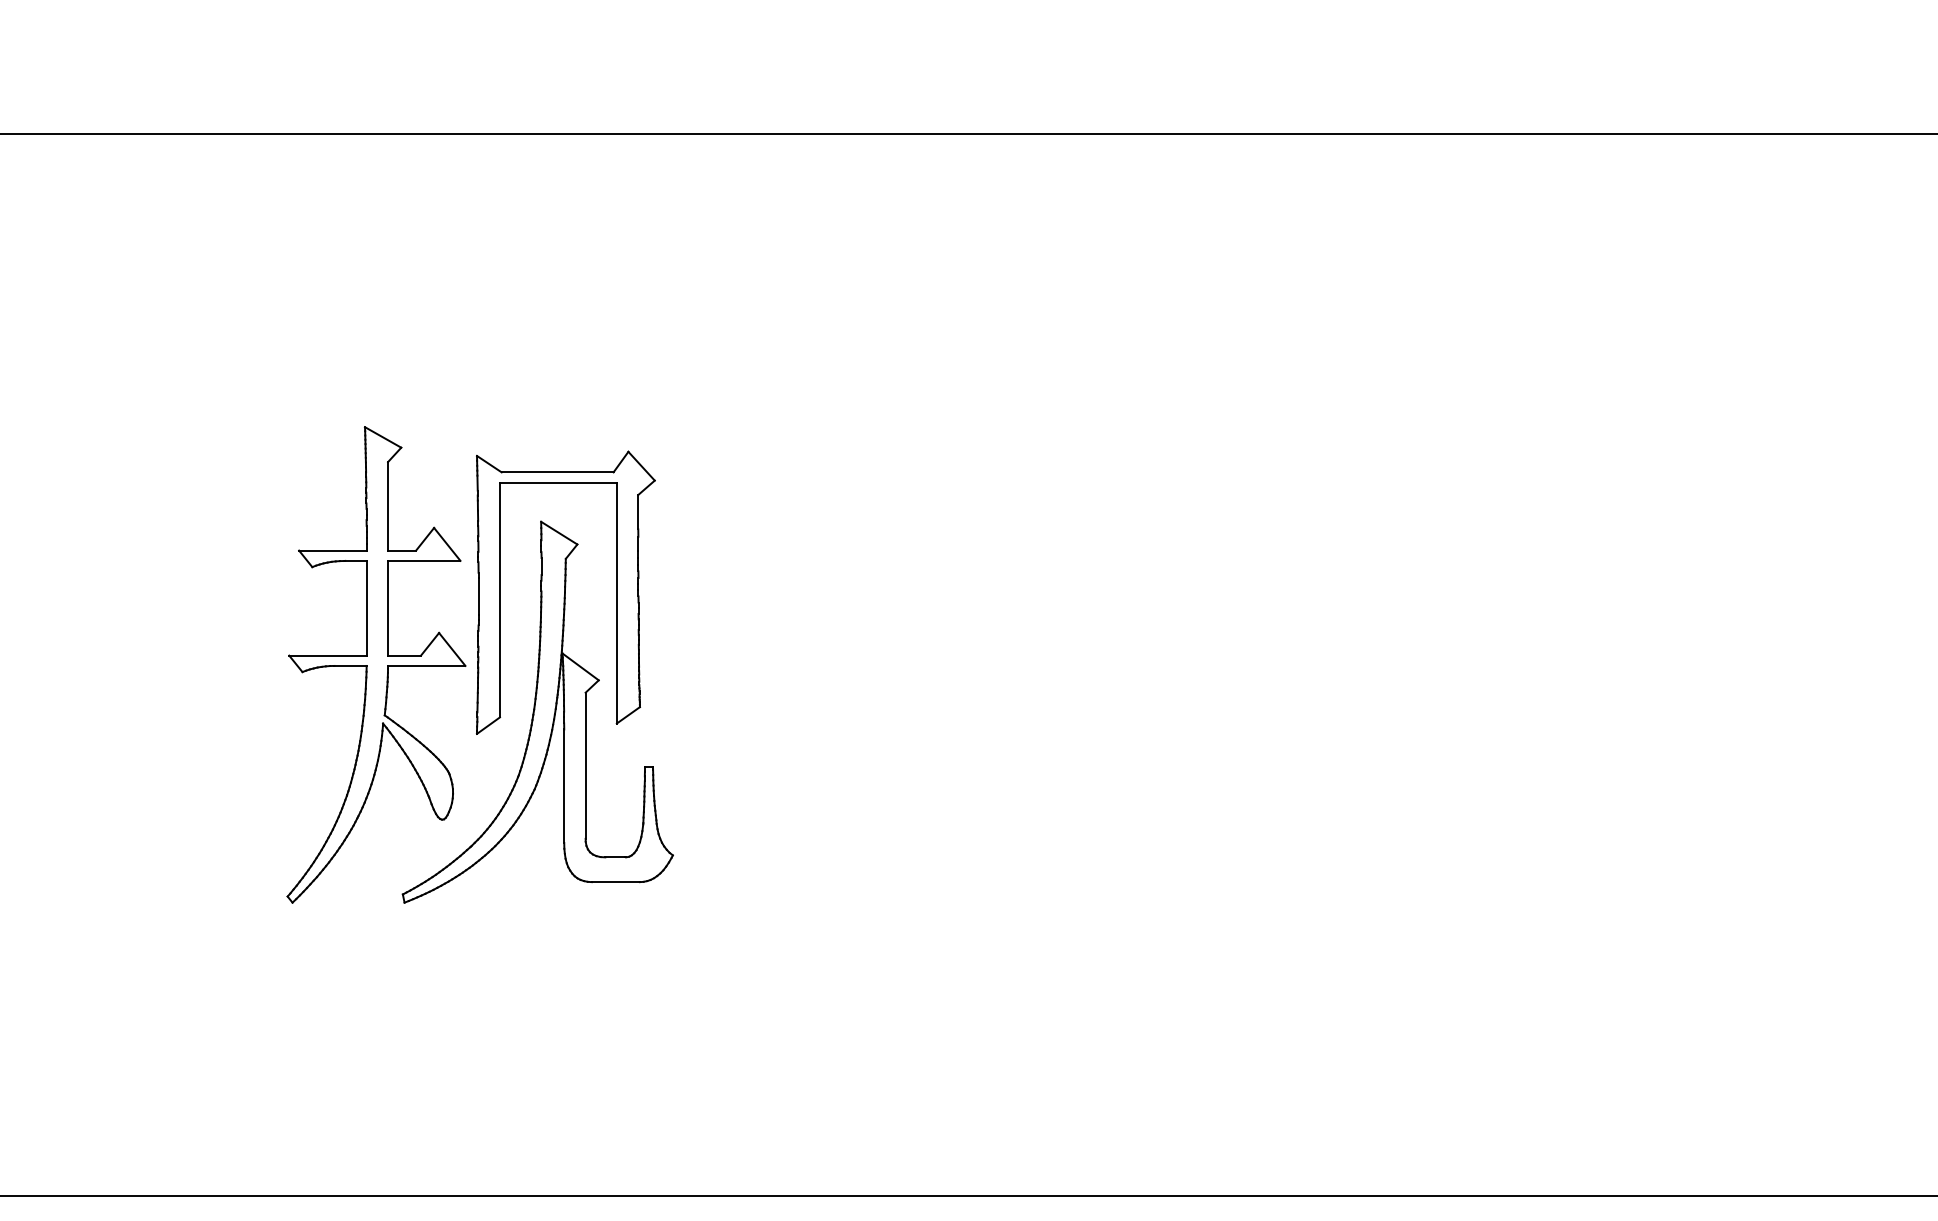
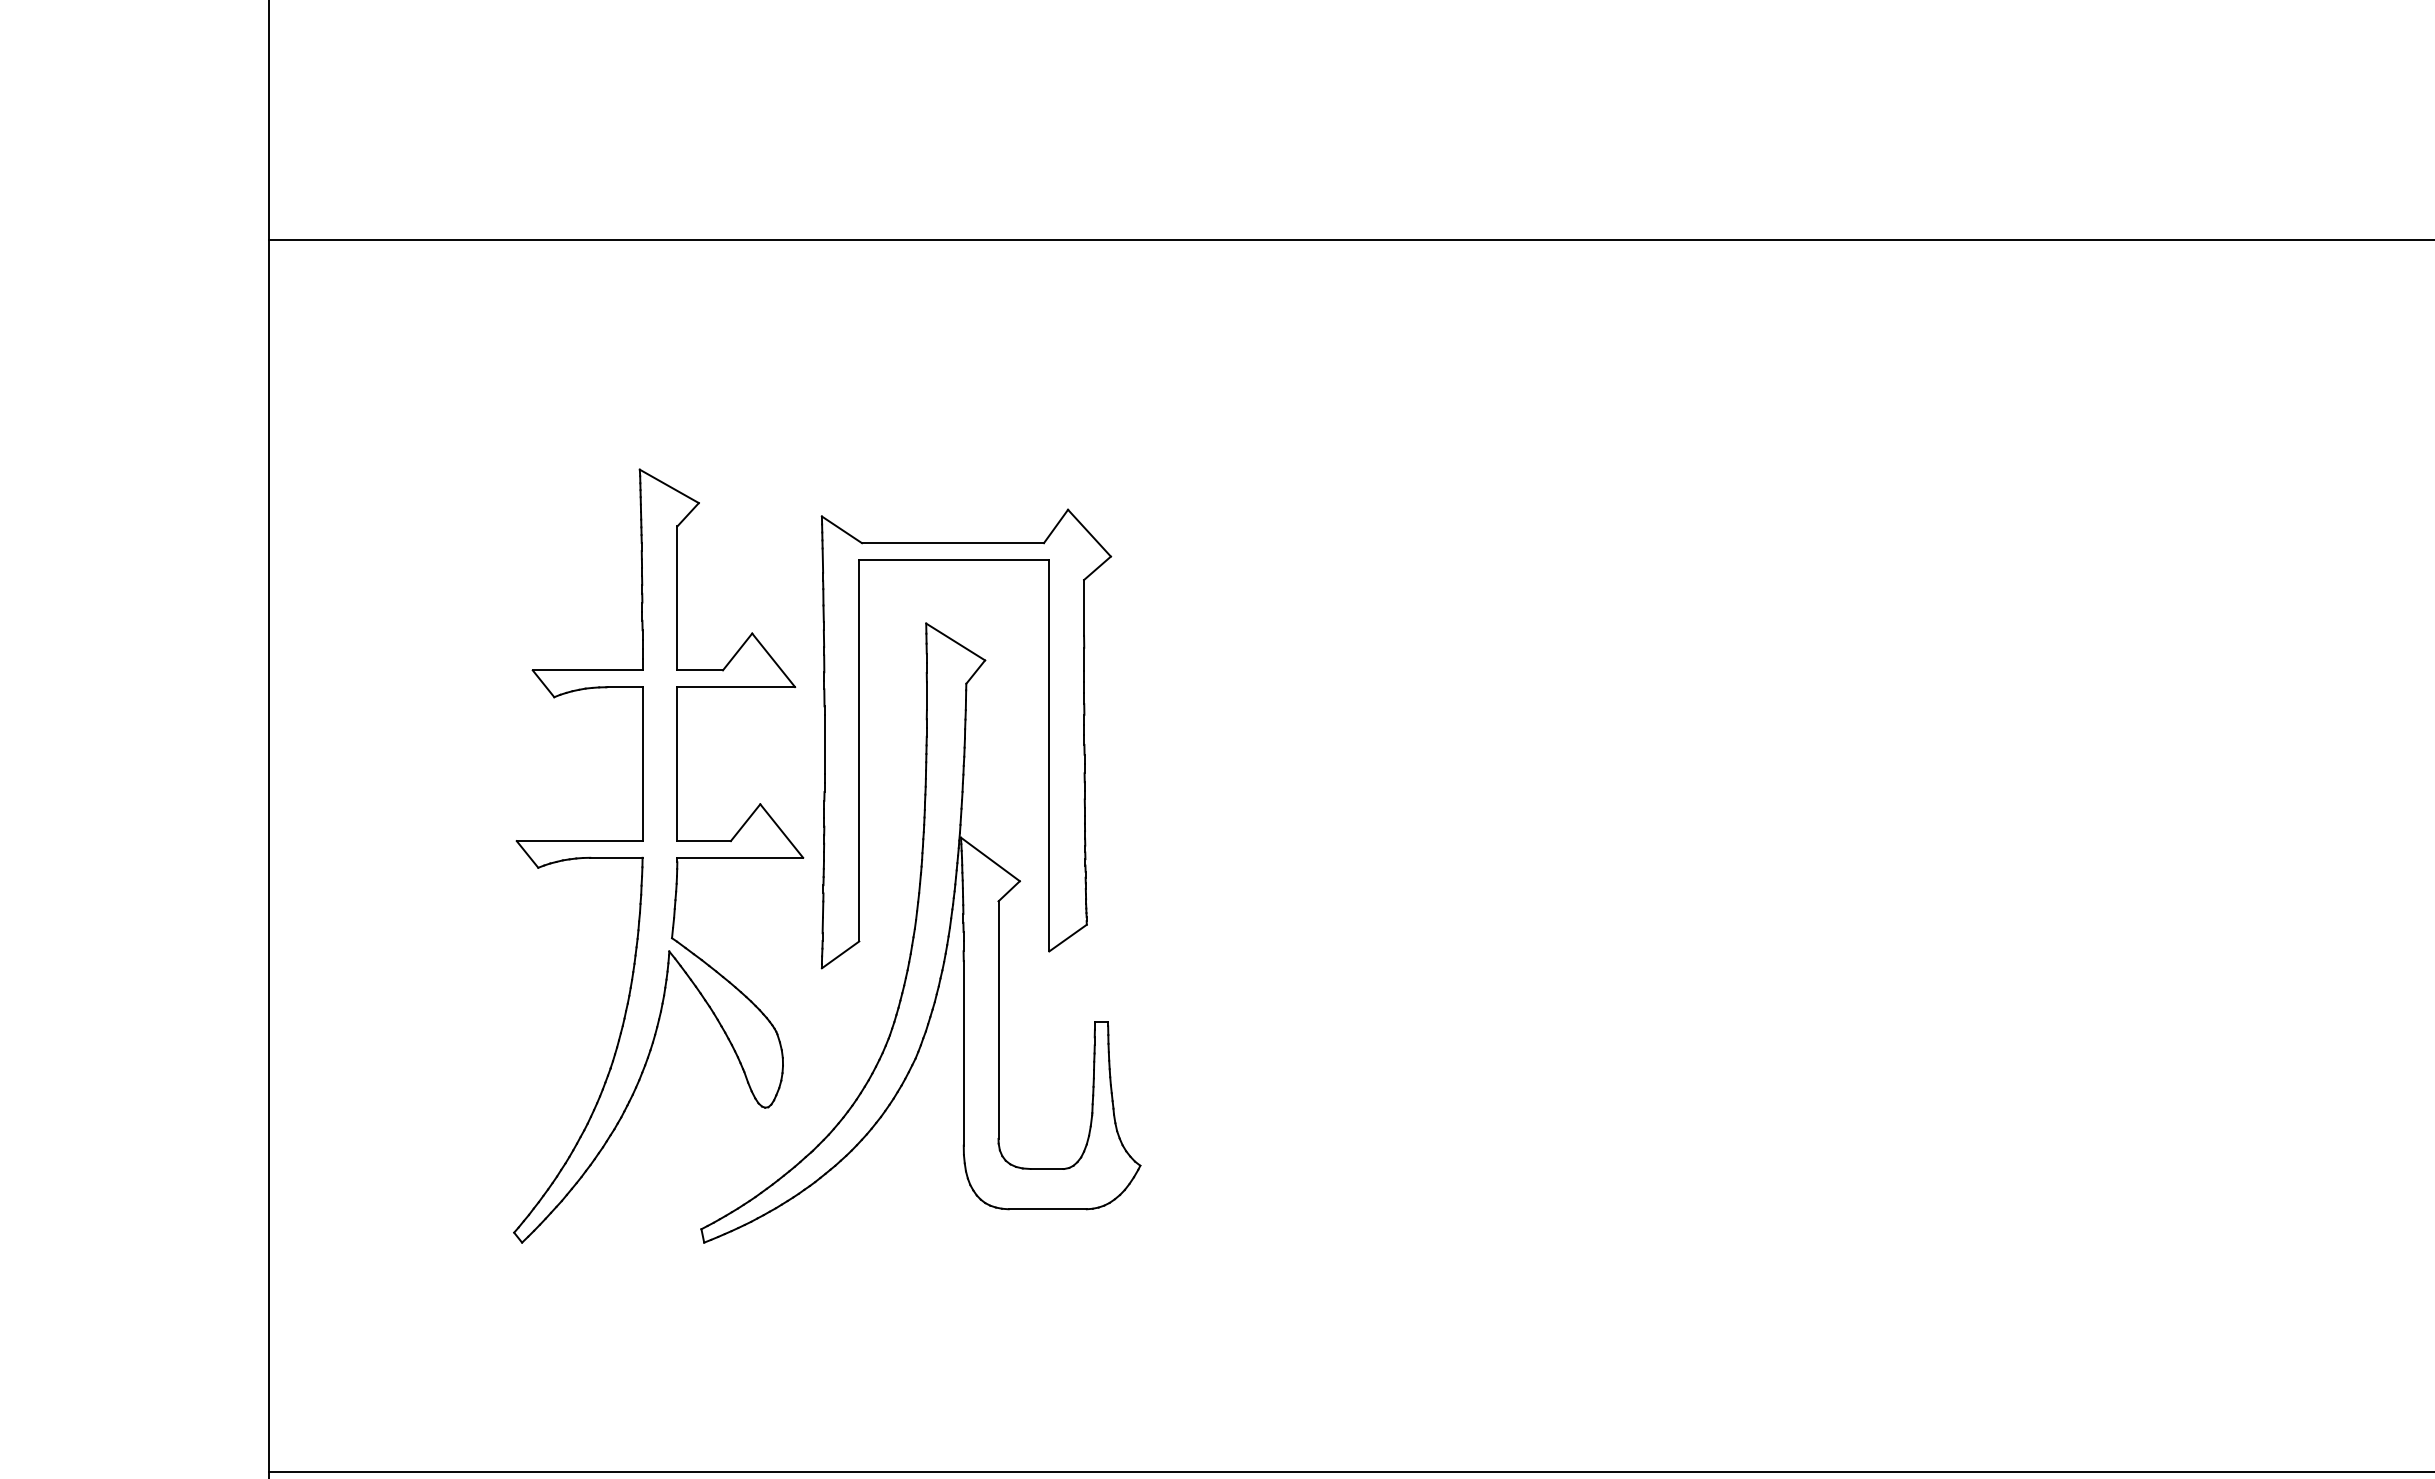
part: (480, 665) -> (827, 856), size x1.4

